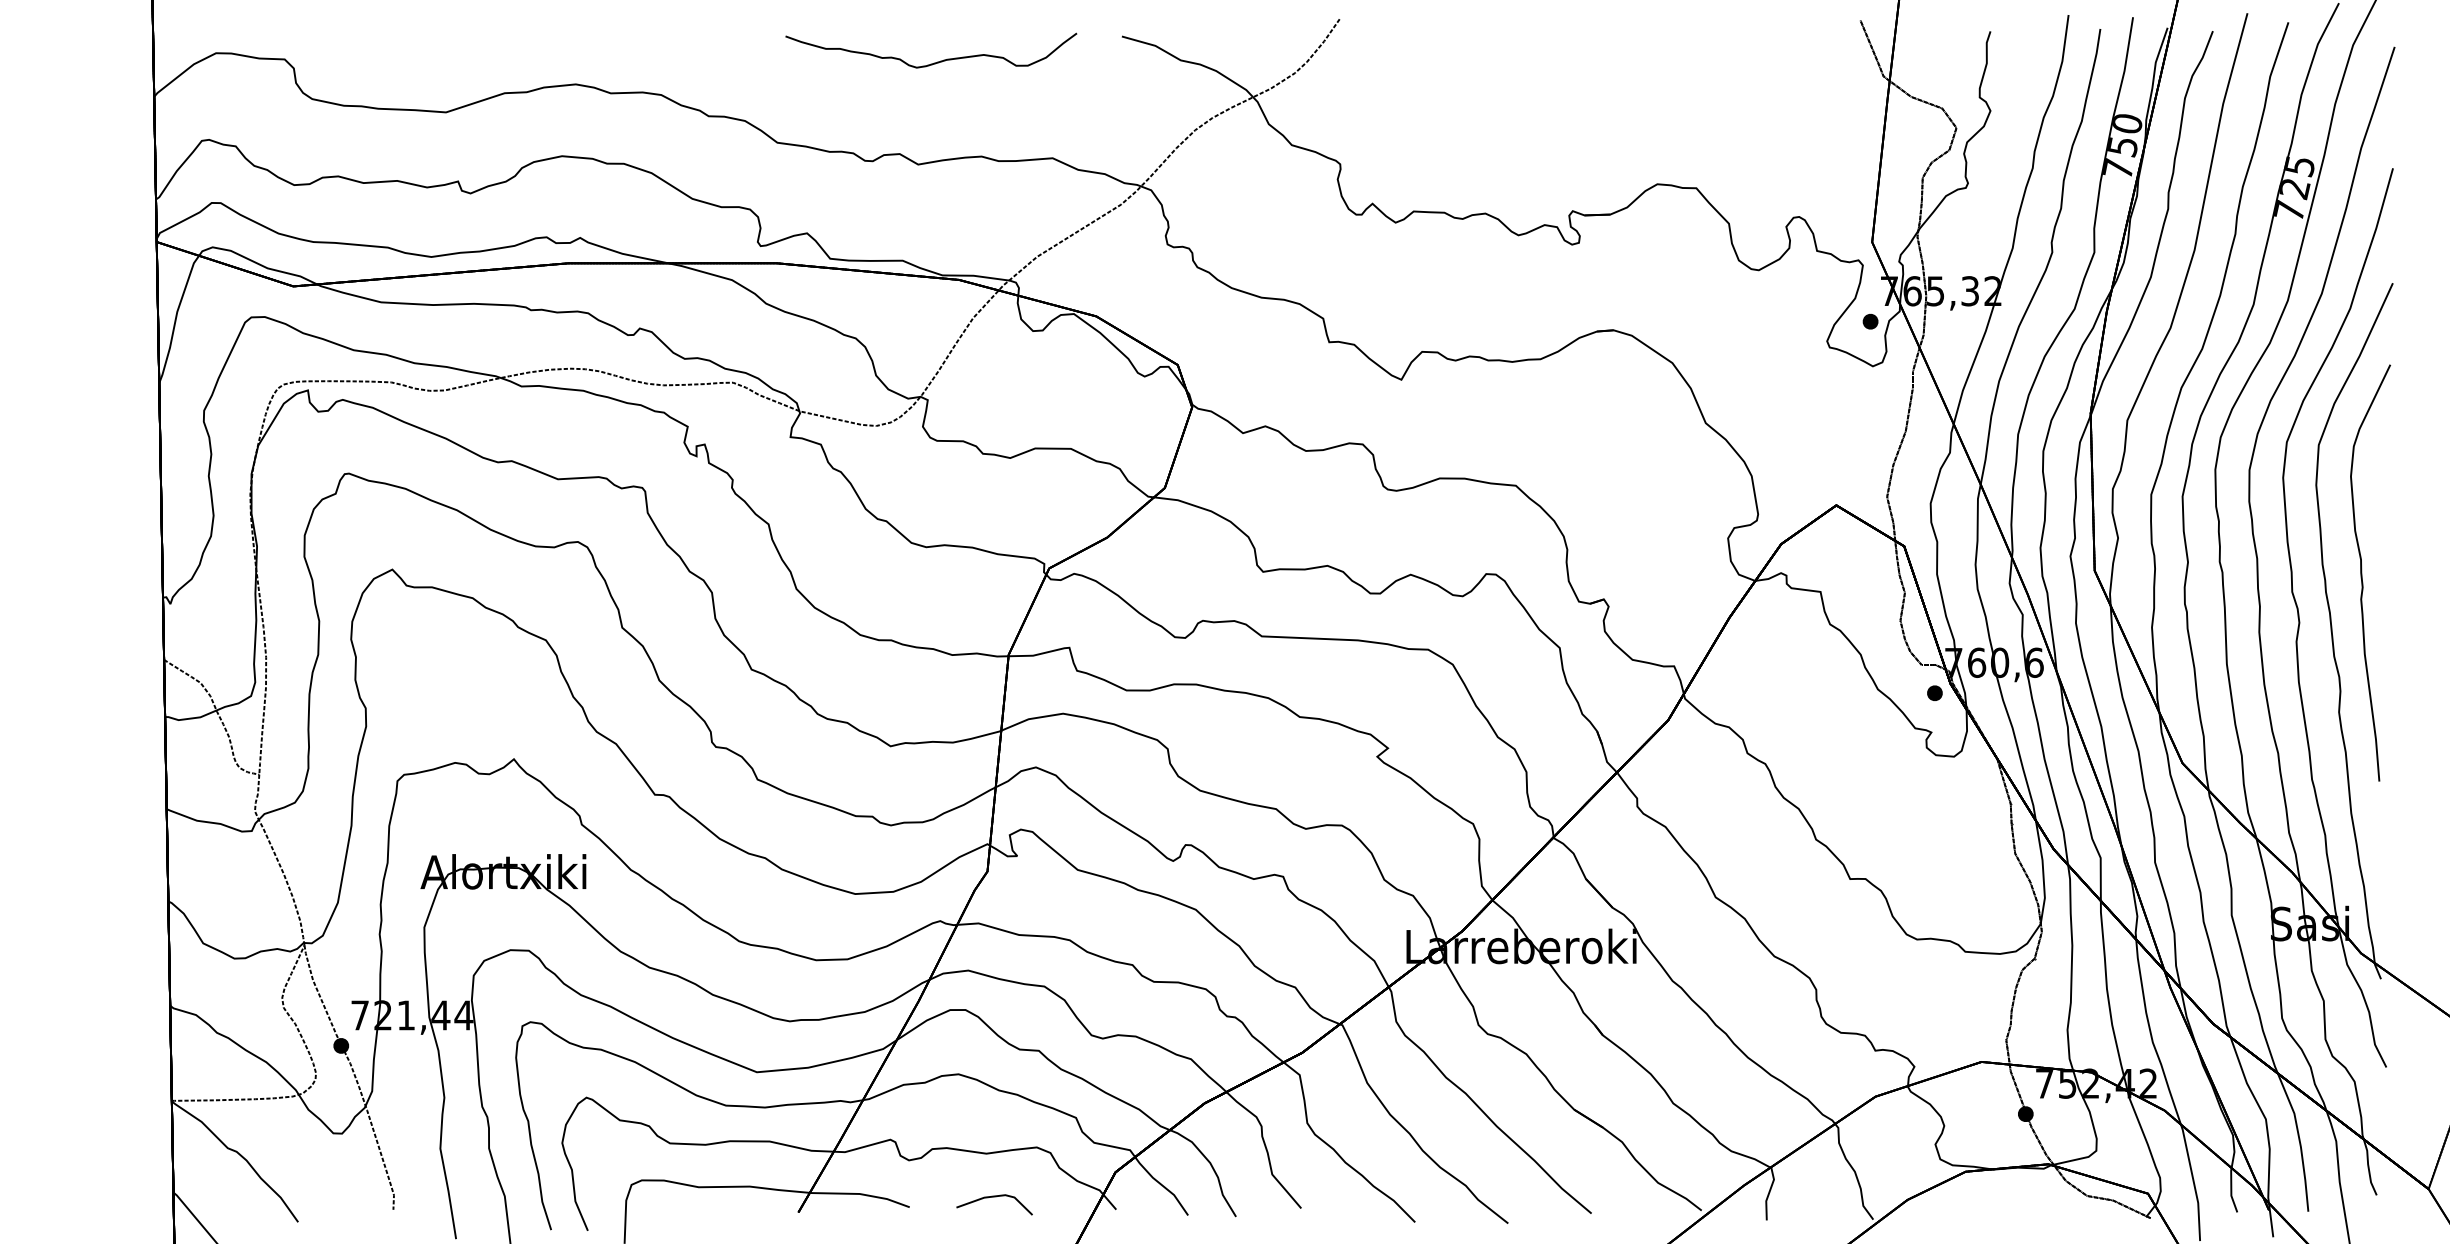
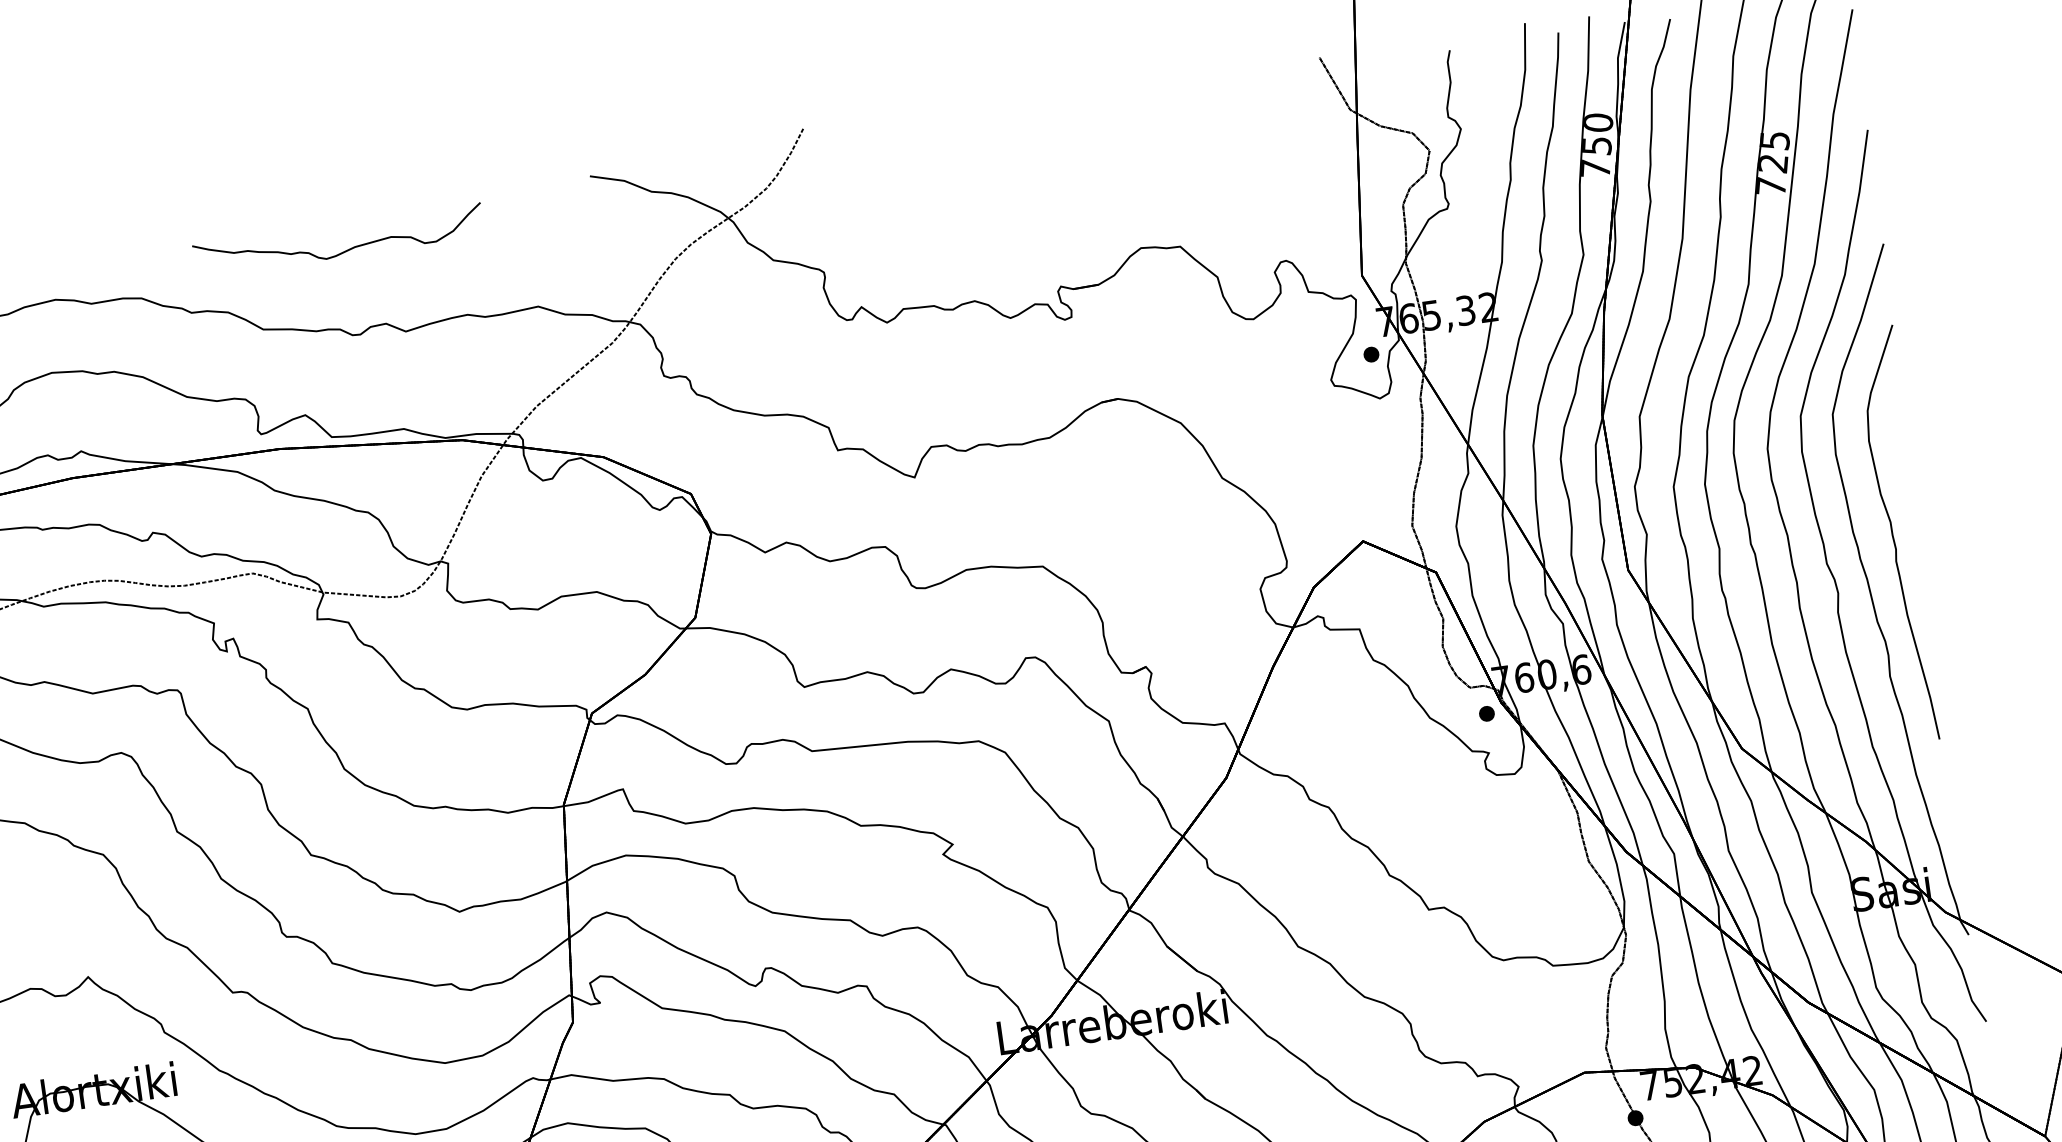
curve: (934, 62) -> (343, 251), moved

